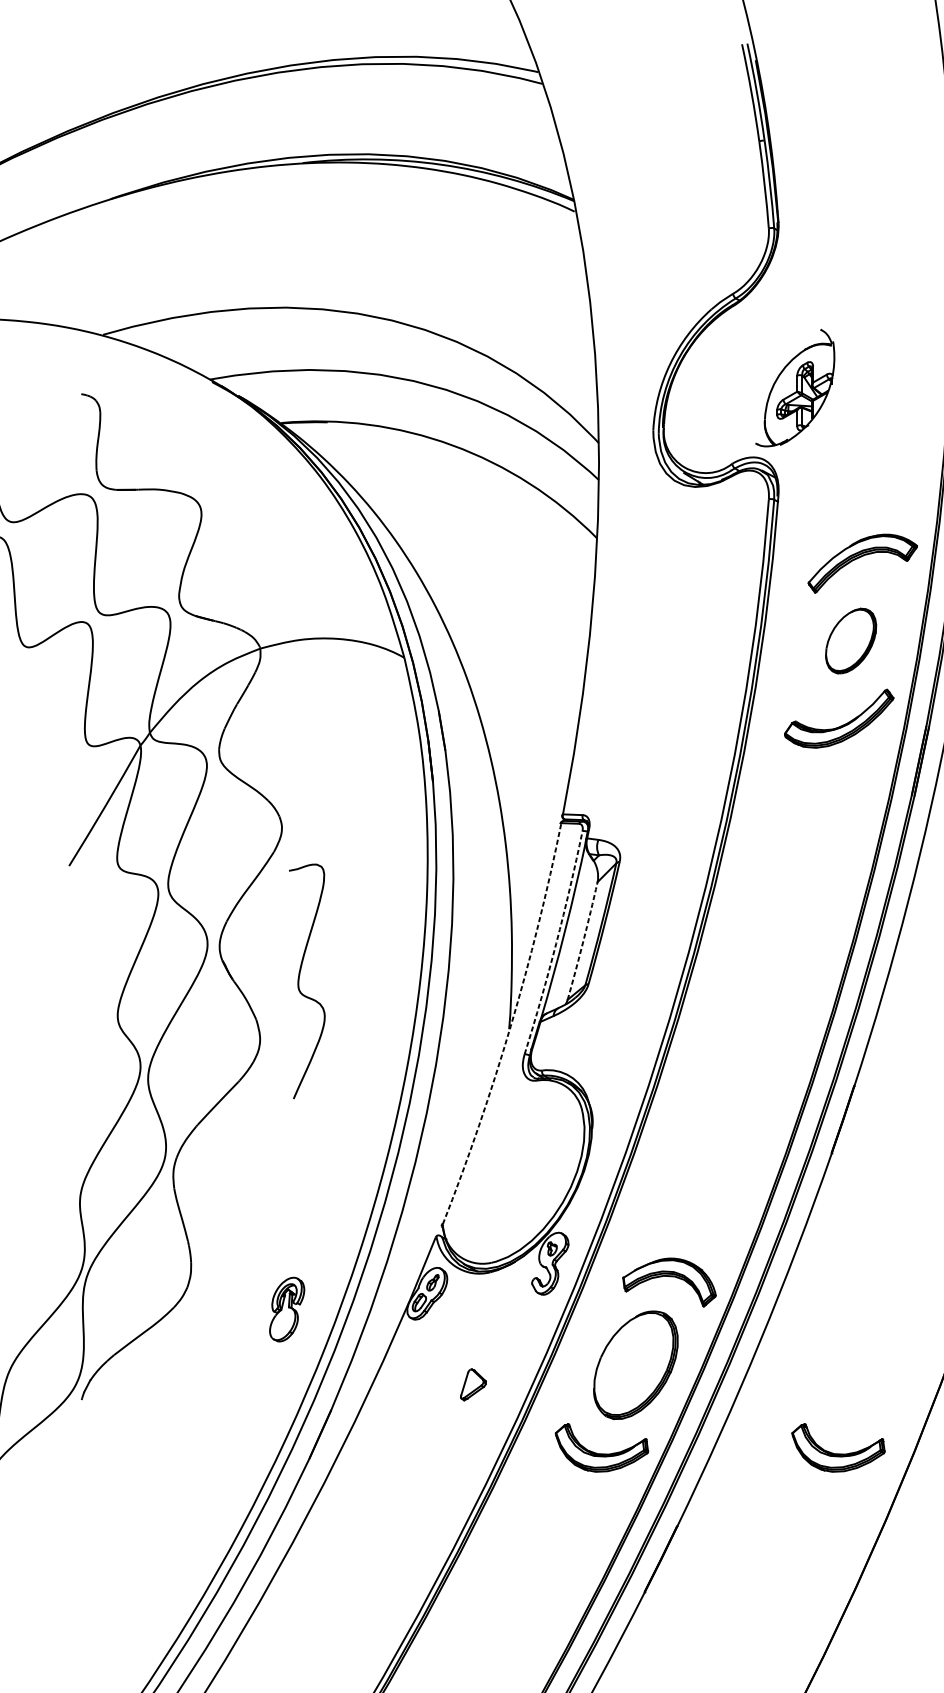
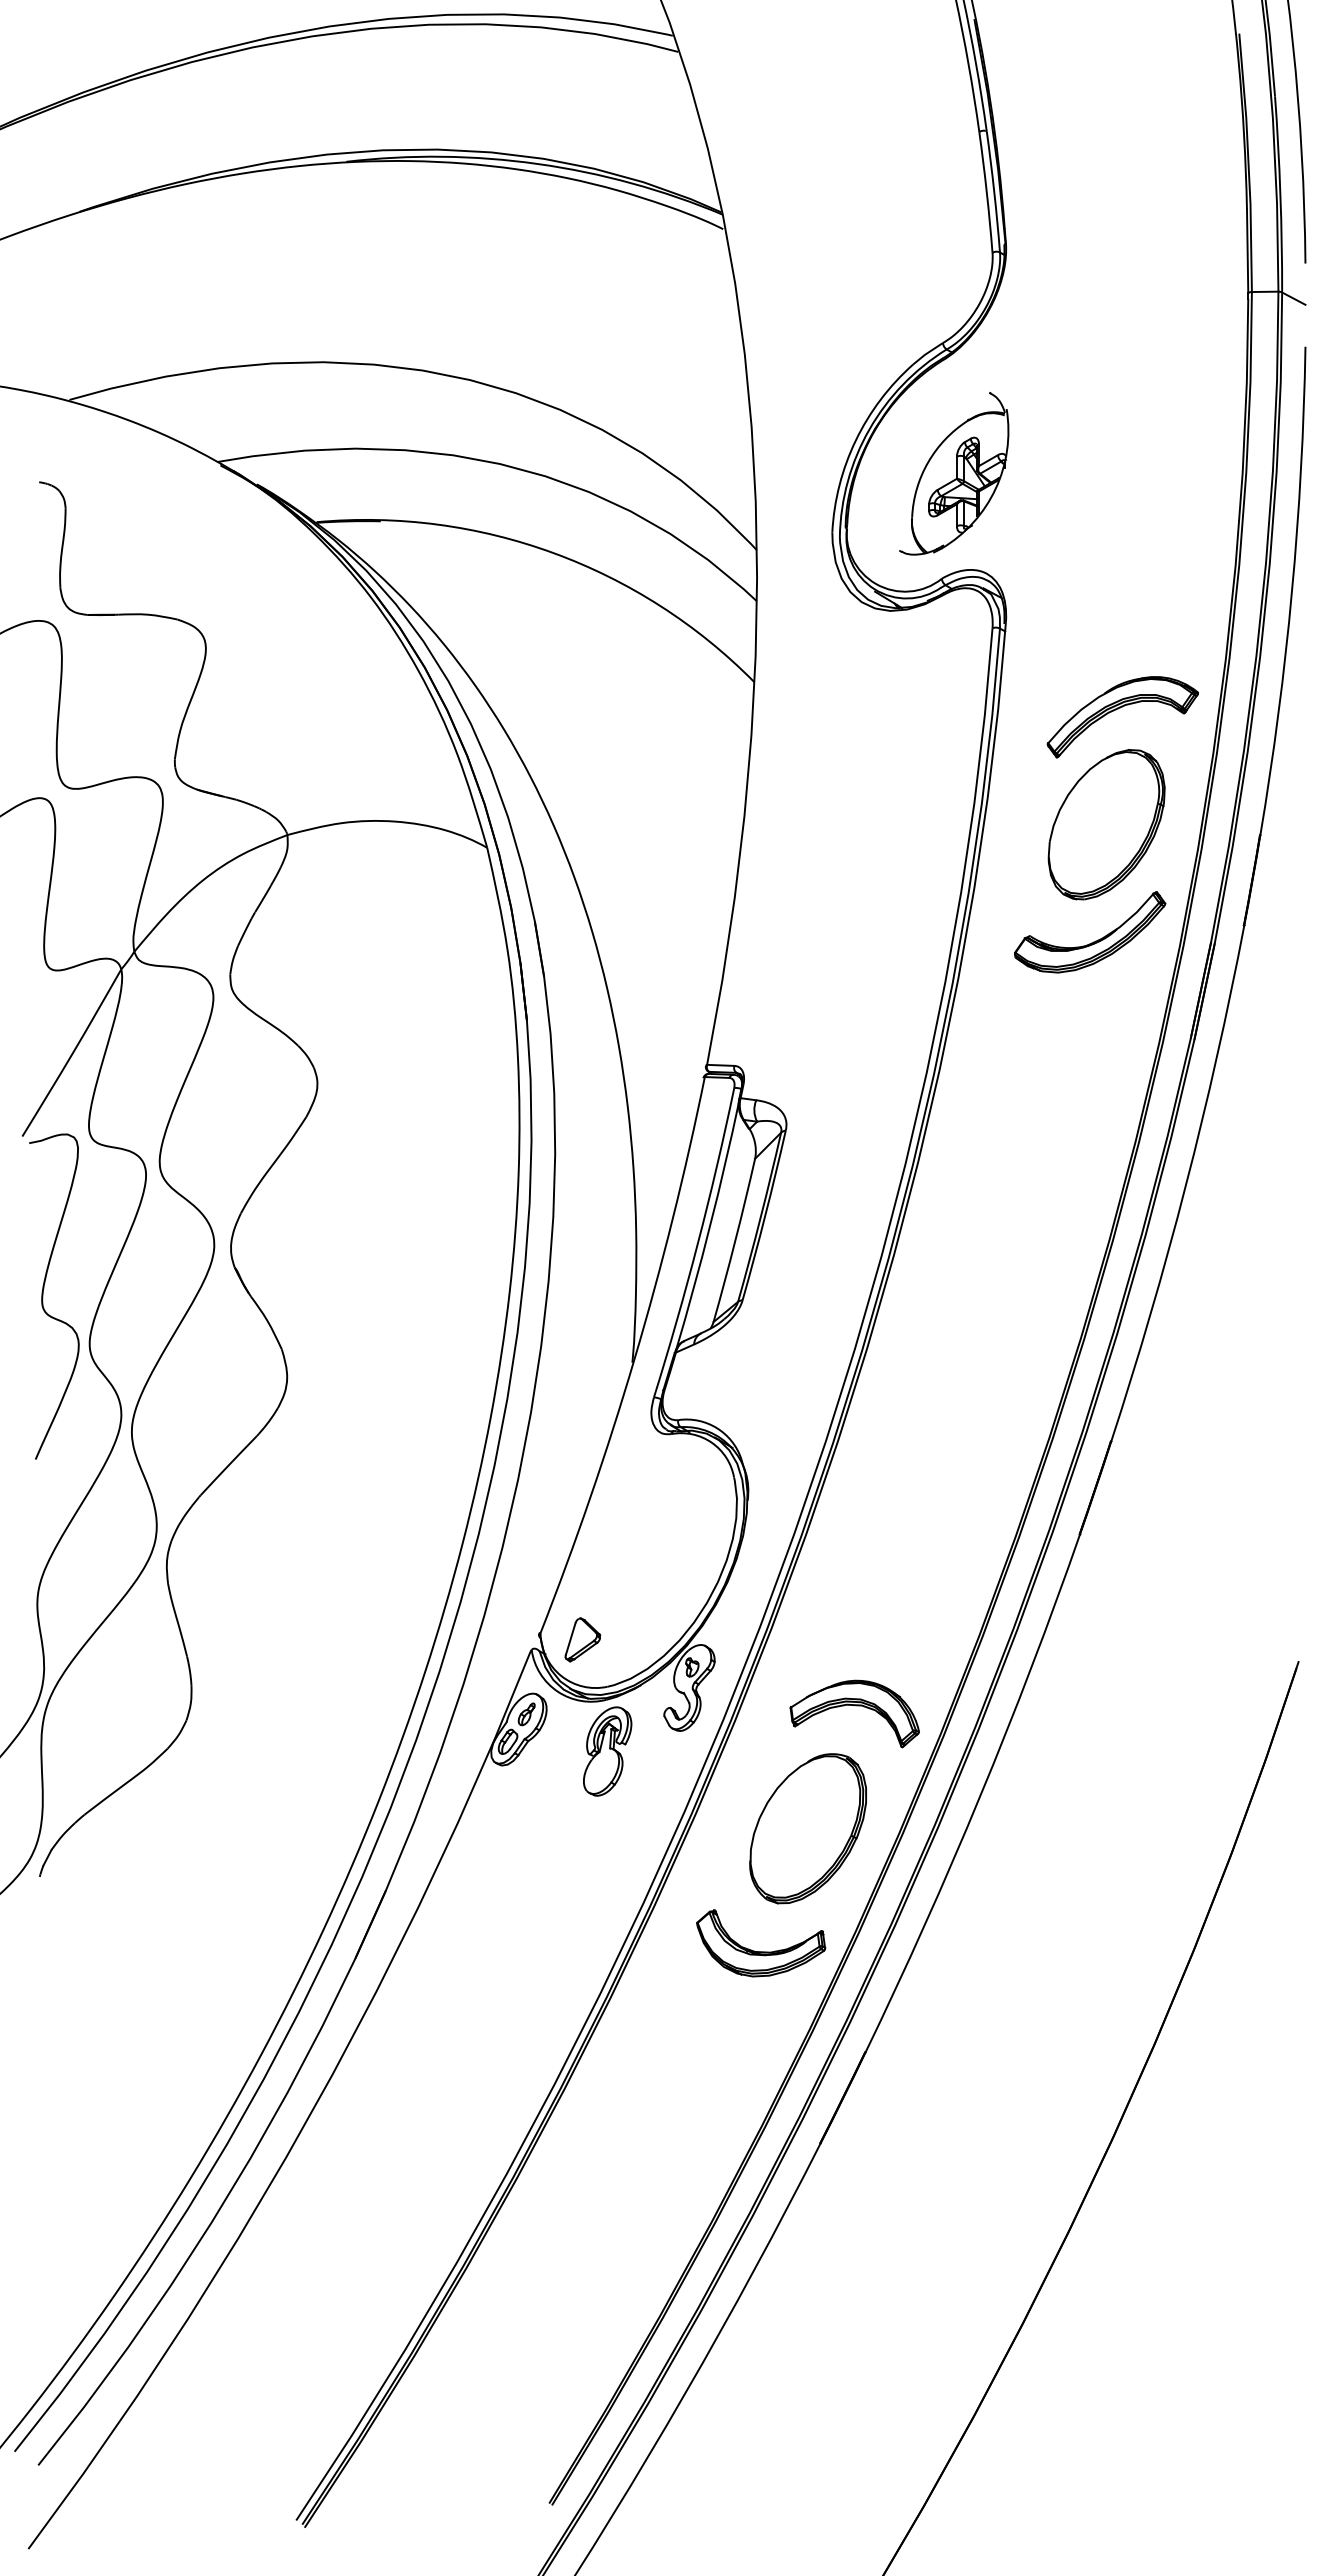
part: (795, 387) -> (954, 473), moved
part: (851, 641) -> (1106, 824), size x1.67
arc: (583, 941) -> (735, 1240), dashed -> solid
arc: (556, 943) -> (697, 1243), dashed -> solid
curve: (299, 981) -> (43, 1296), moved
arc: (510, 1026) -> (634, 1358), dashed -> solid
part: (287, 1309) -> (607, 1751), moved
part: (473, 1384) -> (582, 1639), moved
part: (838, 1453) -> (1089, 1951), removed

